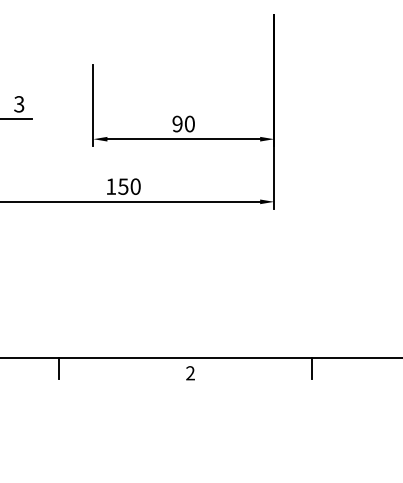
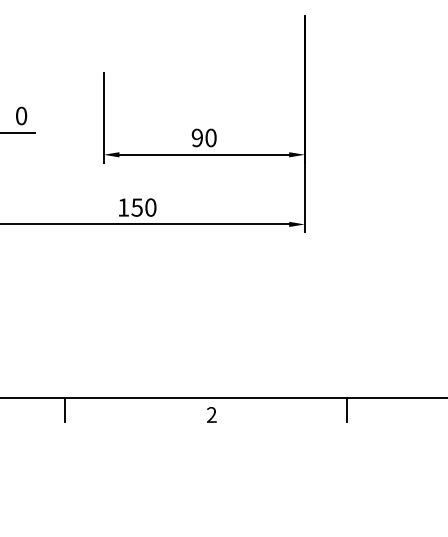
text: (19, 104) -> (21, 116), 3 -> 0

